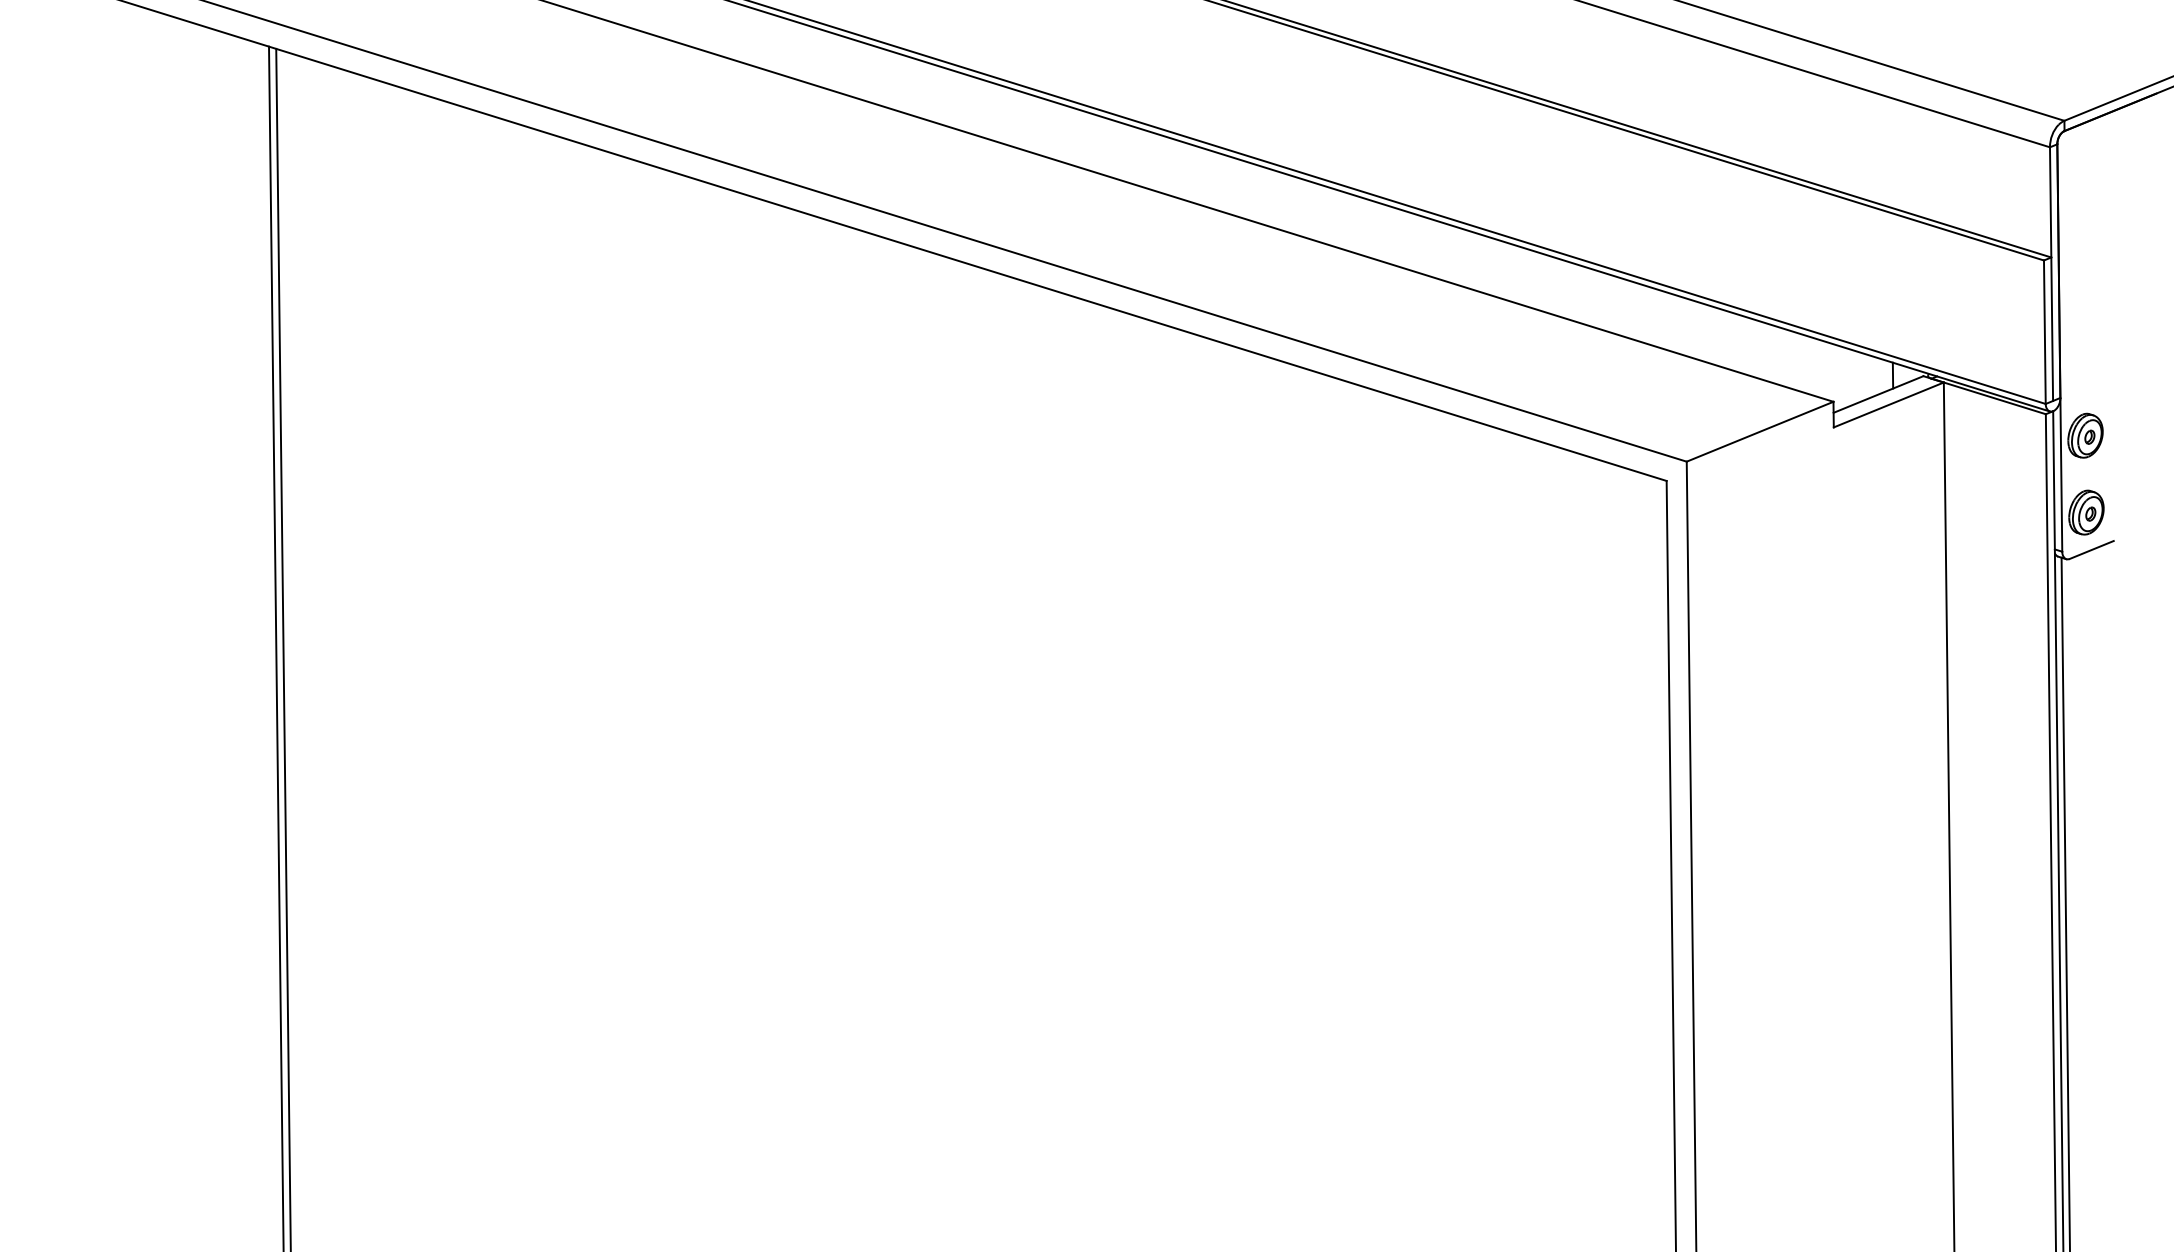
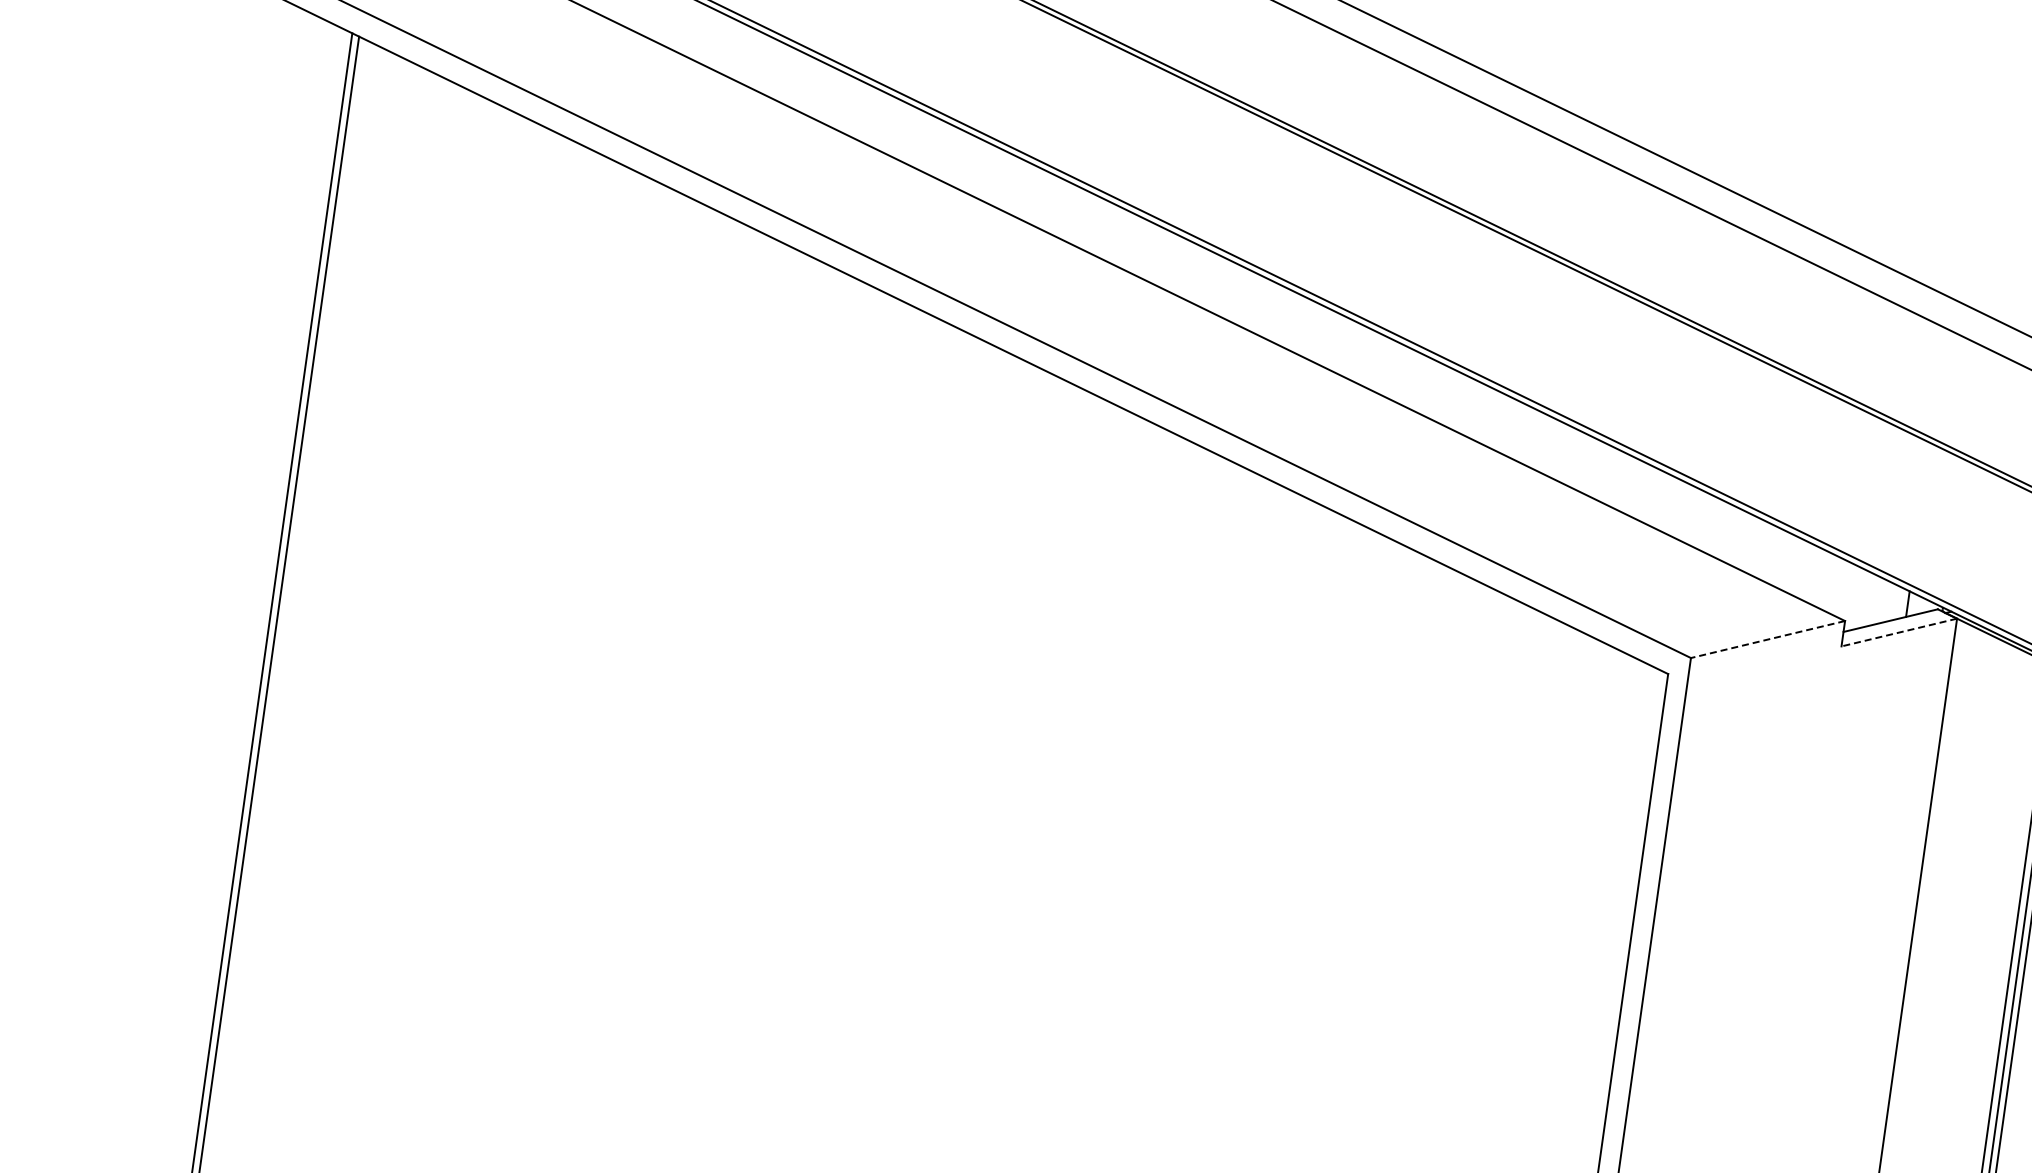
line: (1888, 405) -> (1898, 633), solid -> dashed
line: (1759, 431) -> (1767, 639), solid -> dashed

